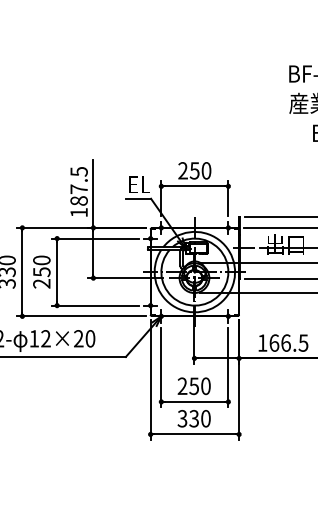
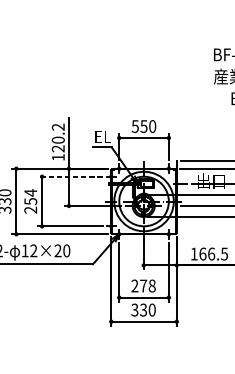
text: (182, 170) -> (134, 126), 250 -> 550
text: (78, 186) -> (57, 138), 187.5 -> 120.2
line: (95, 238) -> (70, 176), solid -> dashed
text: (41, 260) -> (30, 192), 250 -> 254
text: (199, 386) -> (147, 286), 250 -> 278

